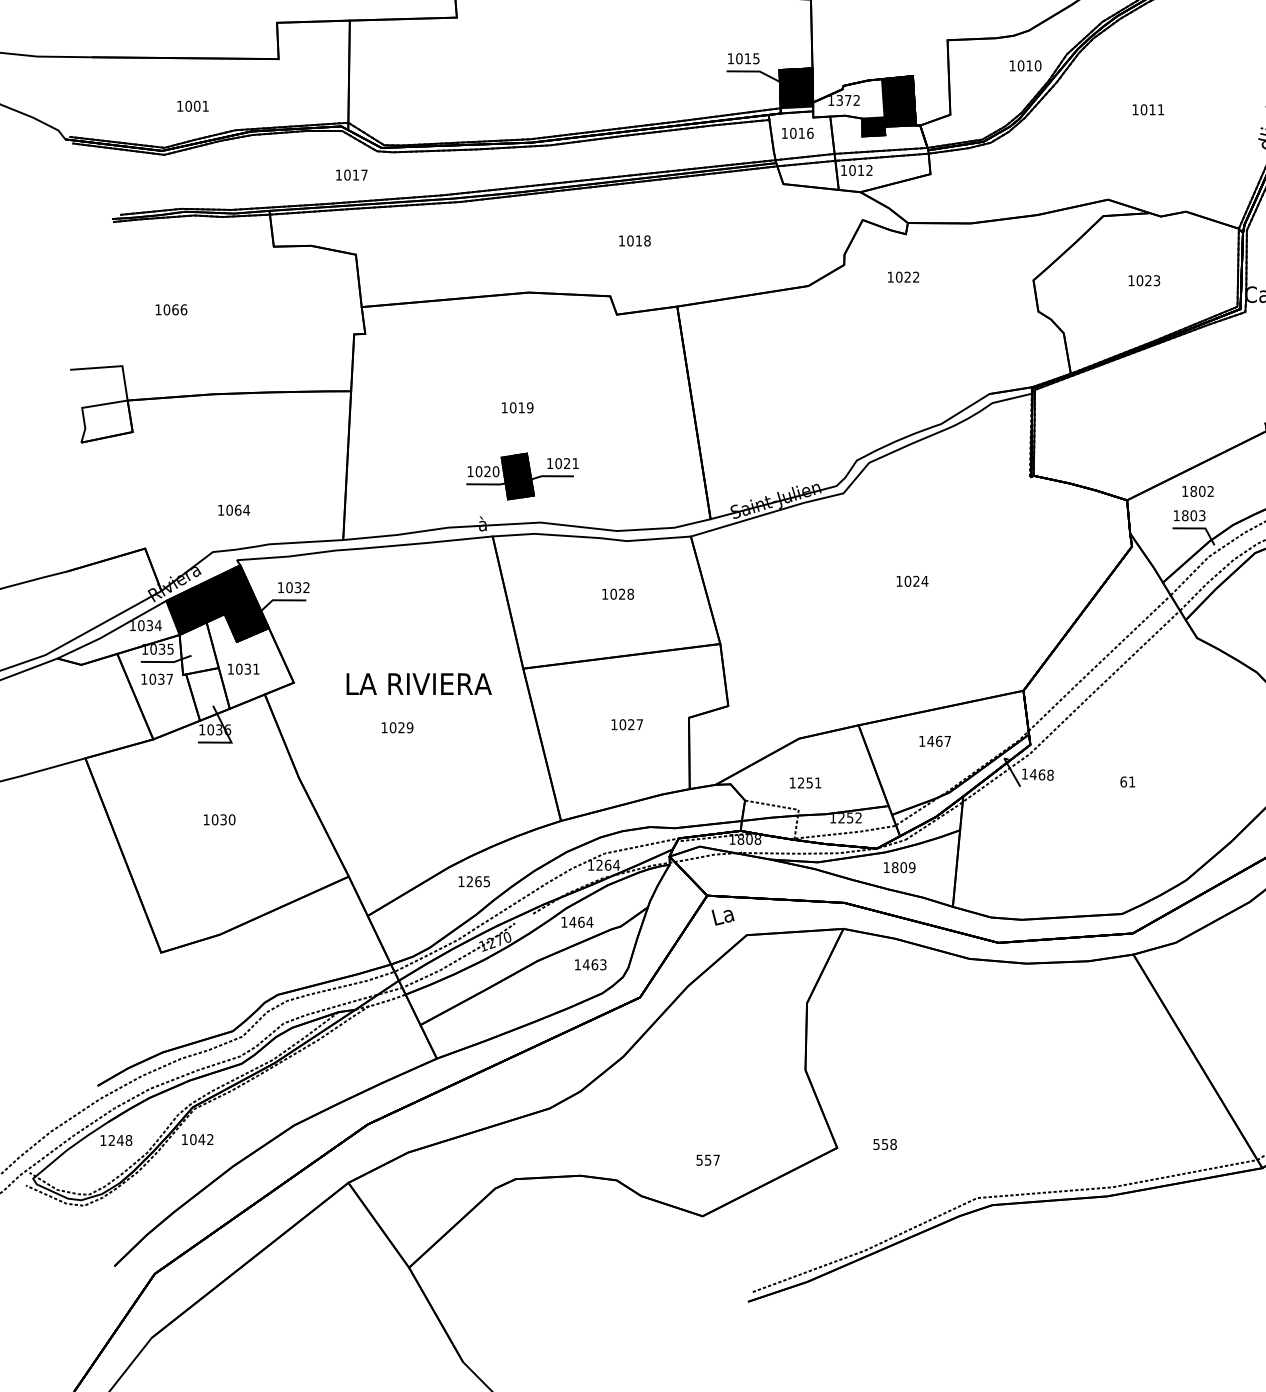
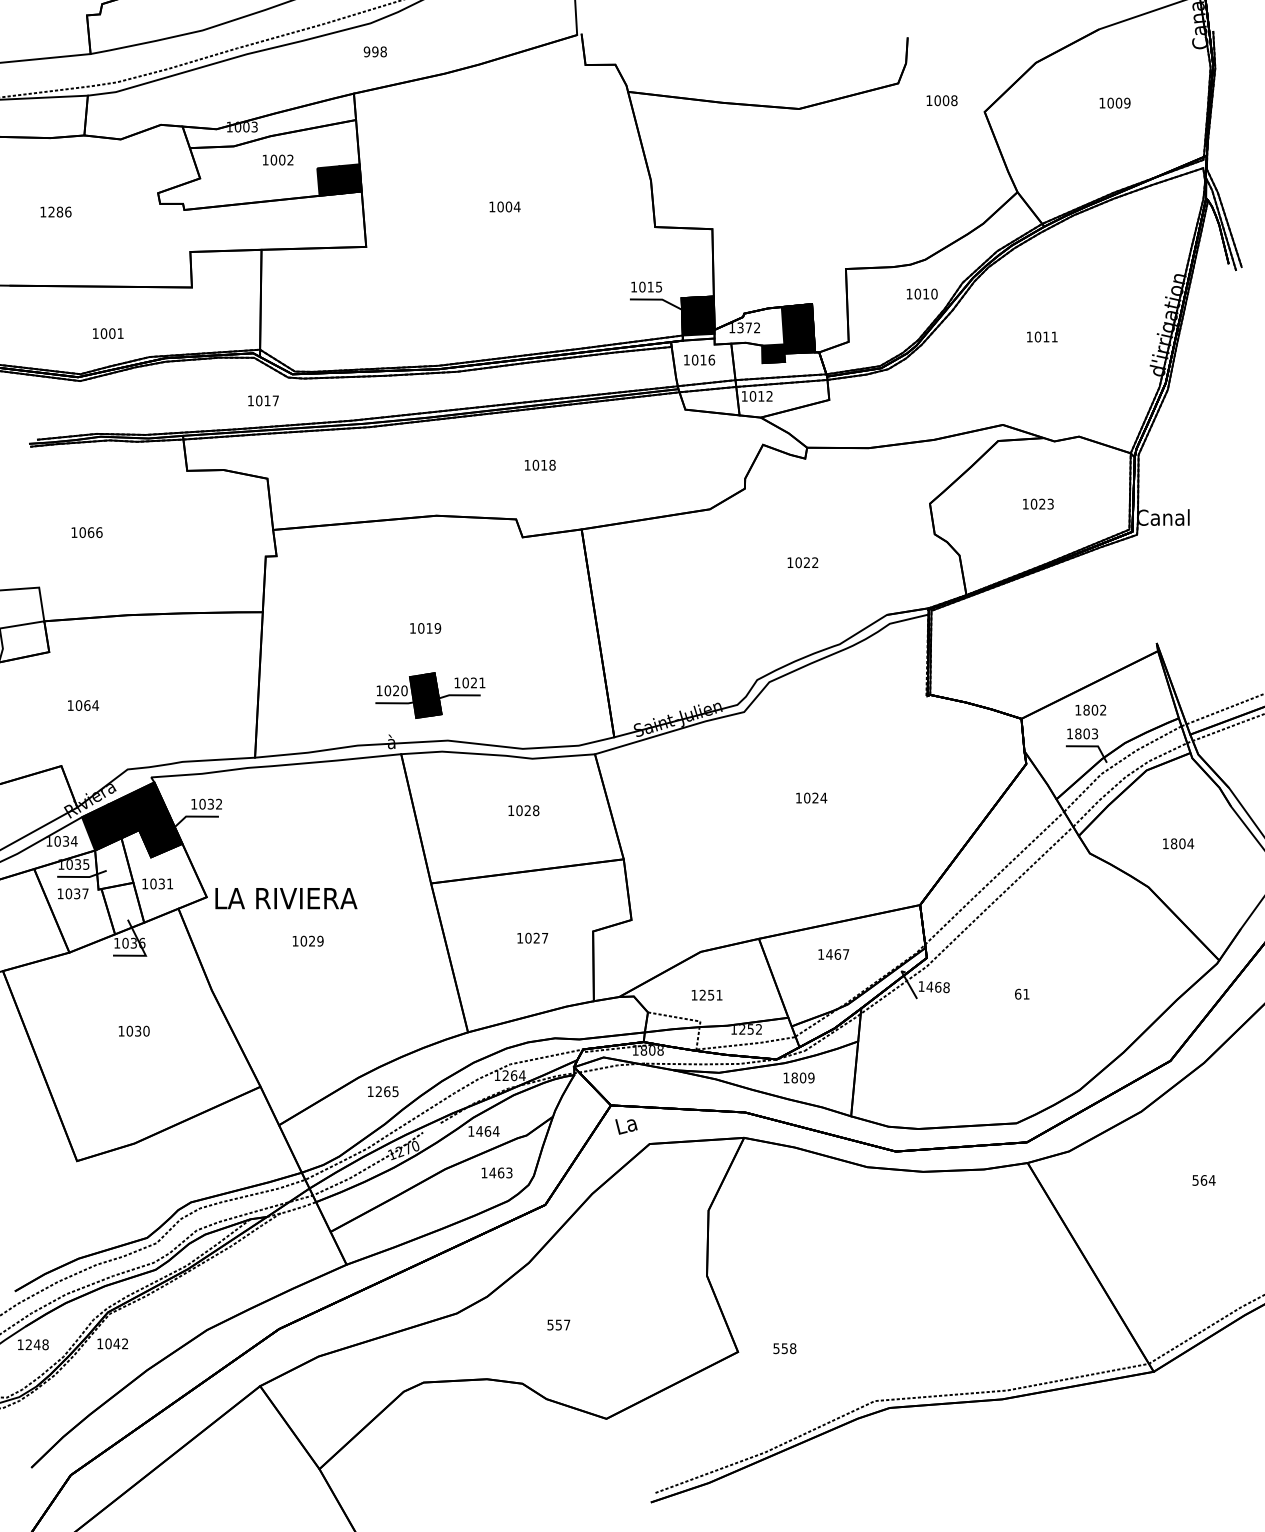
text: (903, 276) -> (802, 562), moved
text: (234, 510) -> (83, 705), moved
text: (419, 684) -> (286, 898), moved
text: (707, 1159) -> (558, 1324), moved

